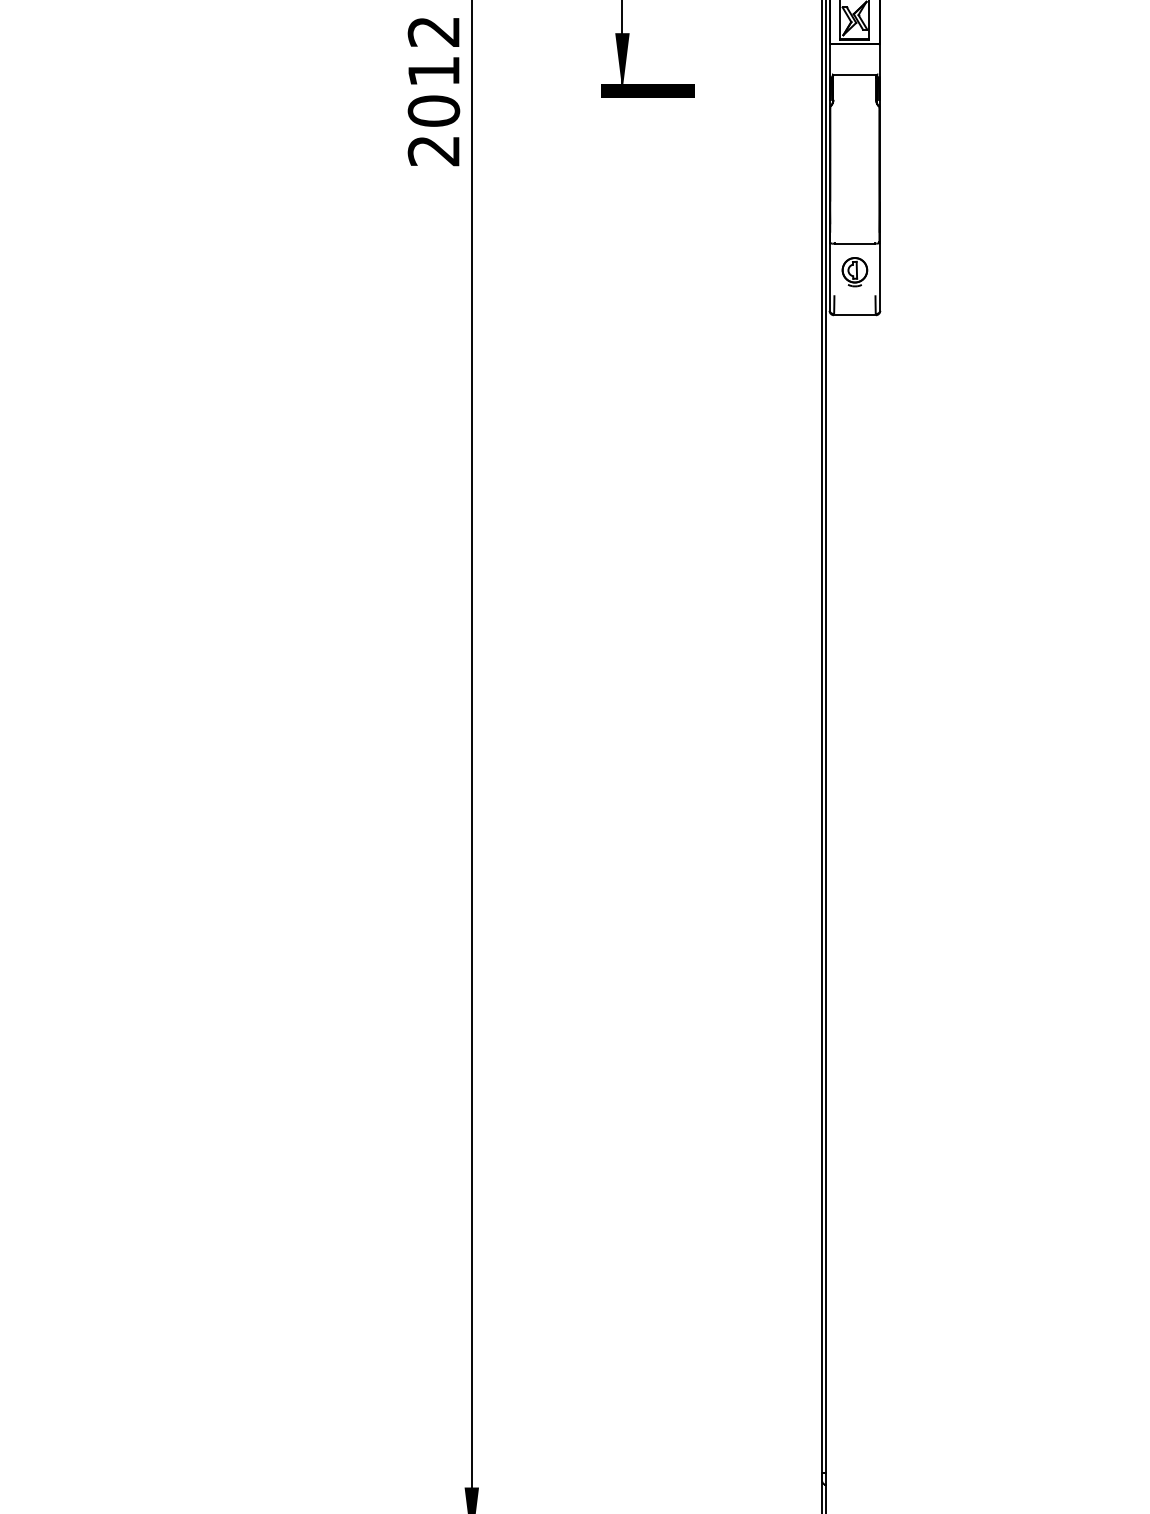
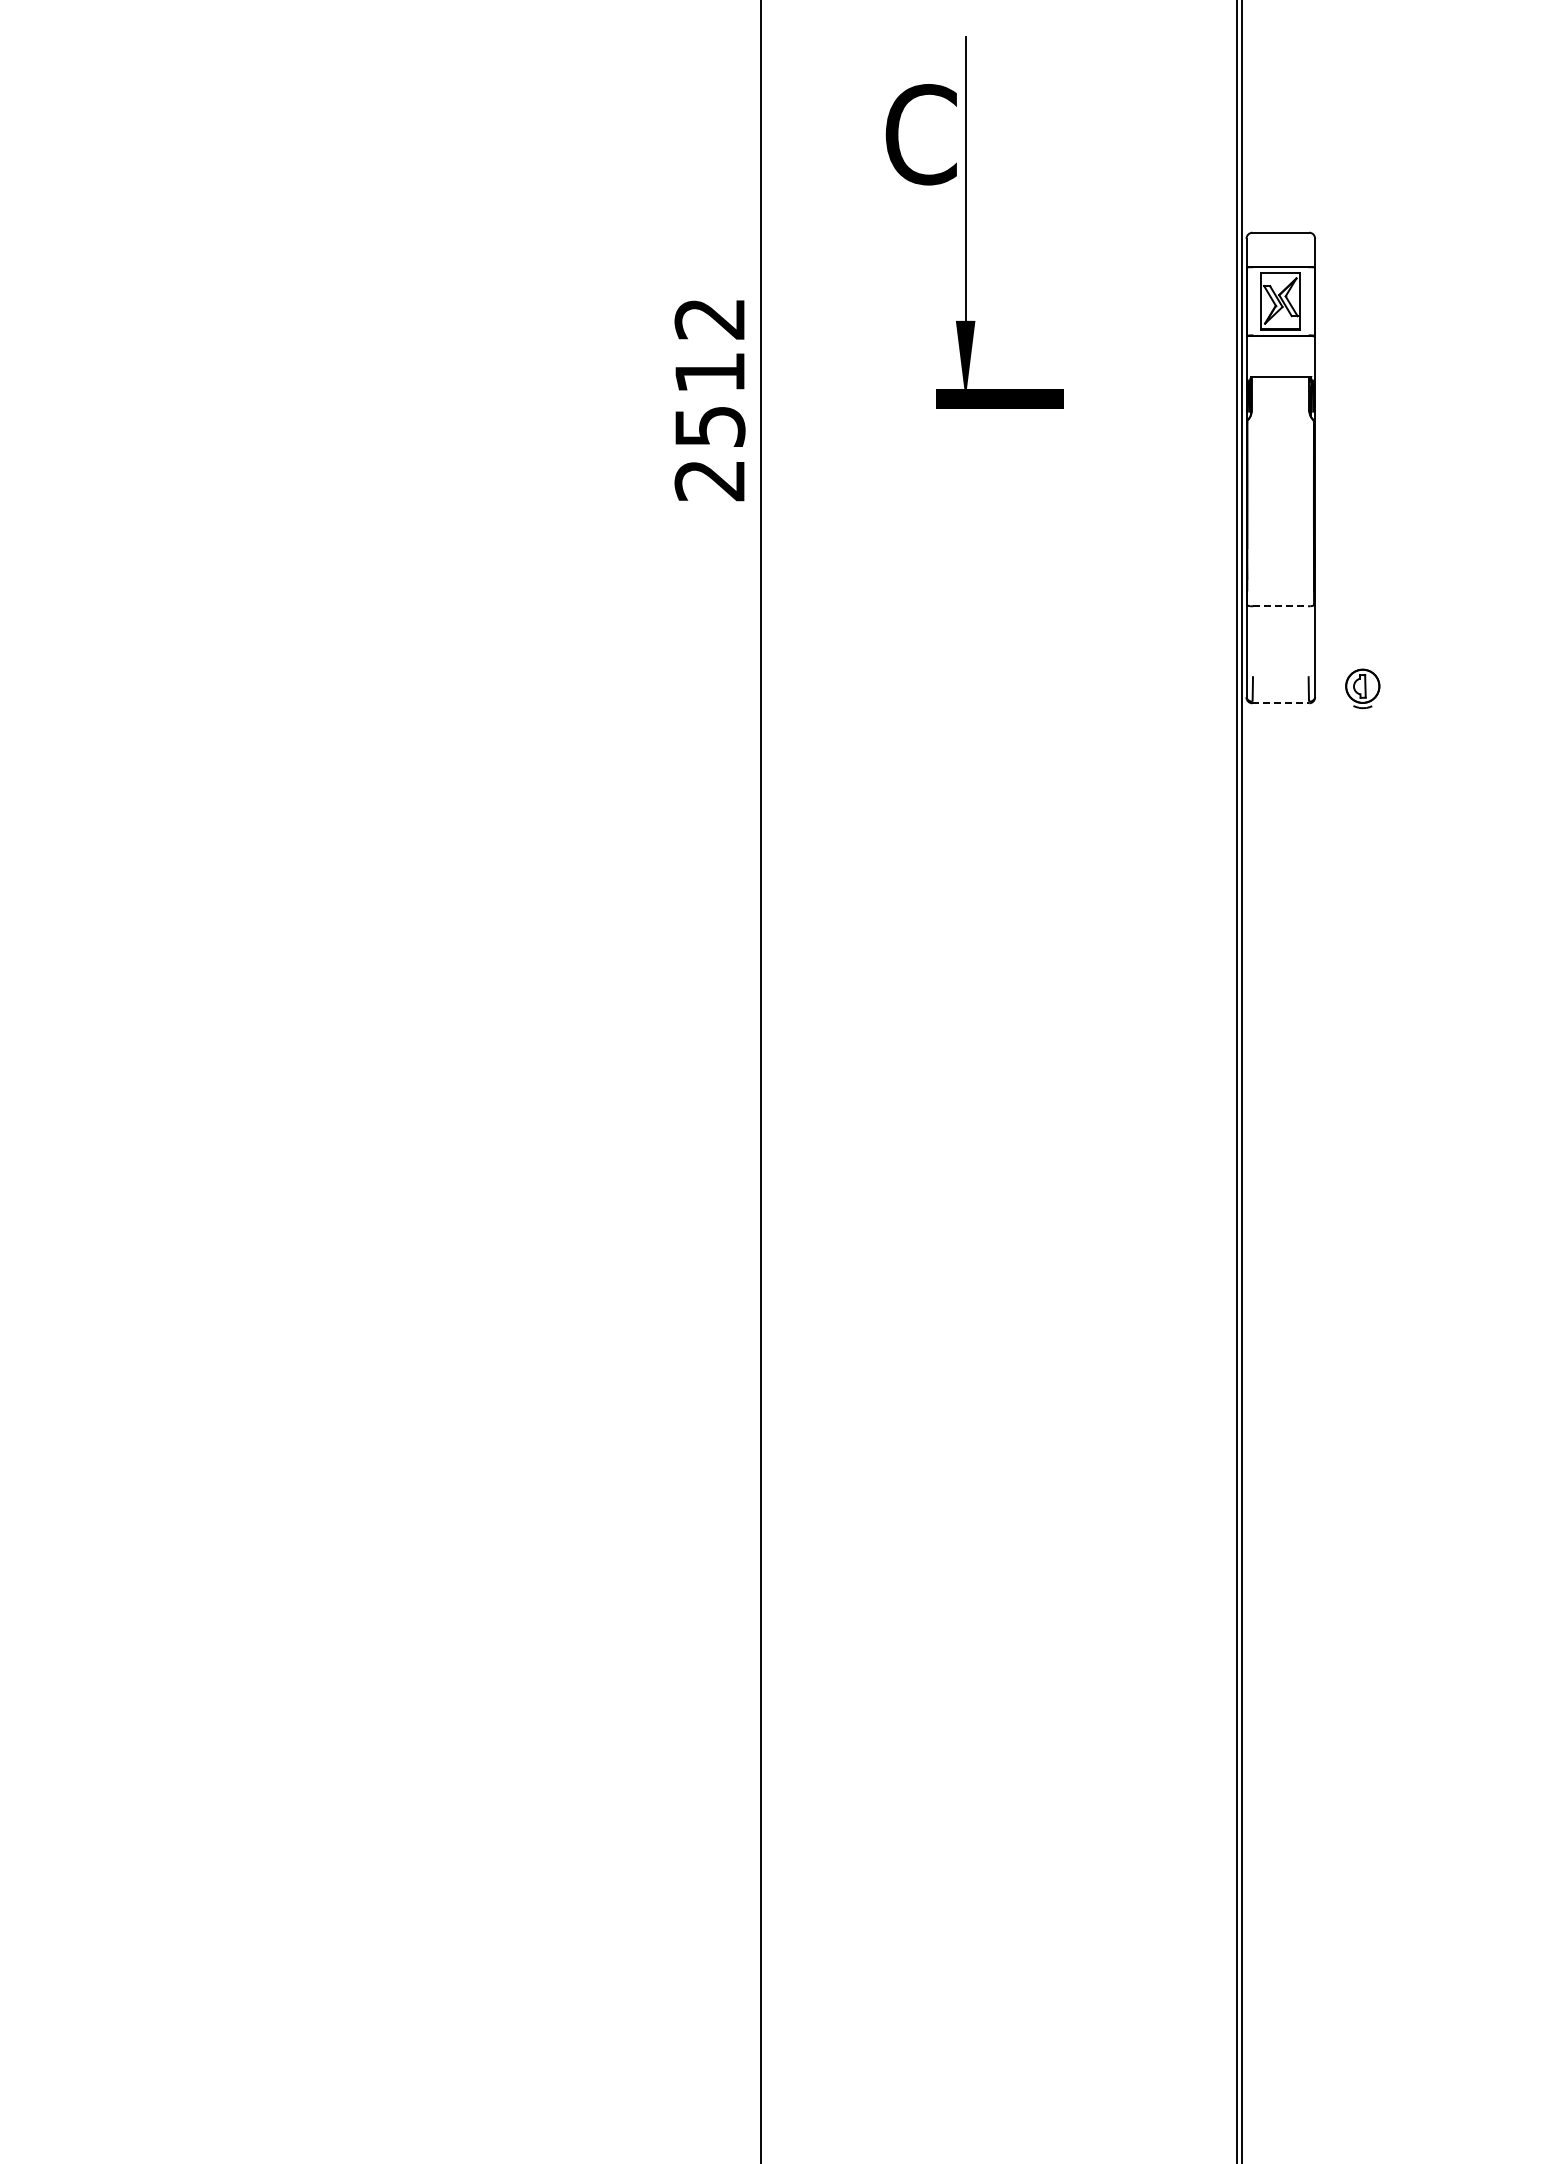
text: (433, 111) -> (709, 426), 2012 -> 2512
line: (855, 243) -> (1281, 606), solid -> dashed
part: (854, 271) -> (1362, 688), moved
line: (855, 315) -> (1281, 703), solid -> dashed

